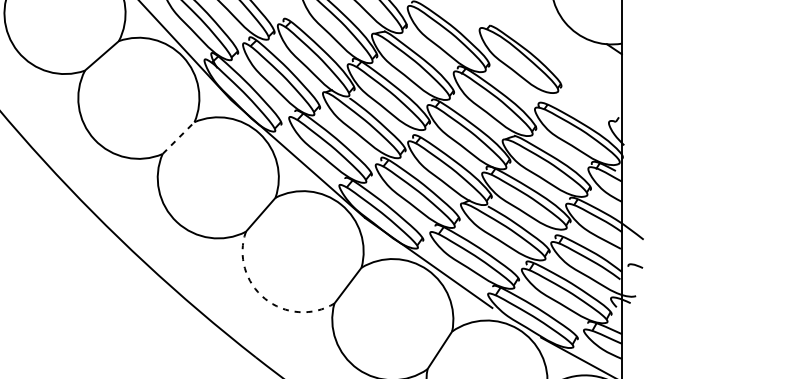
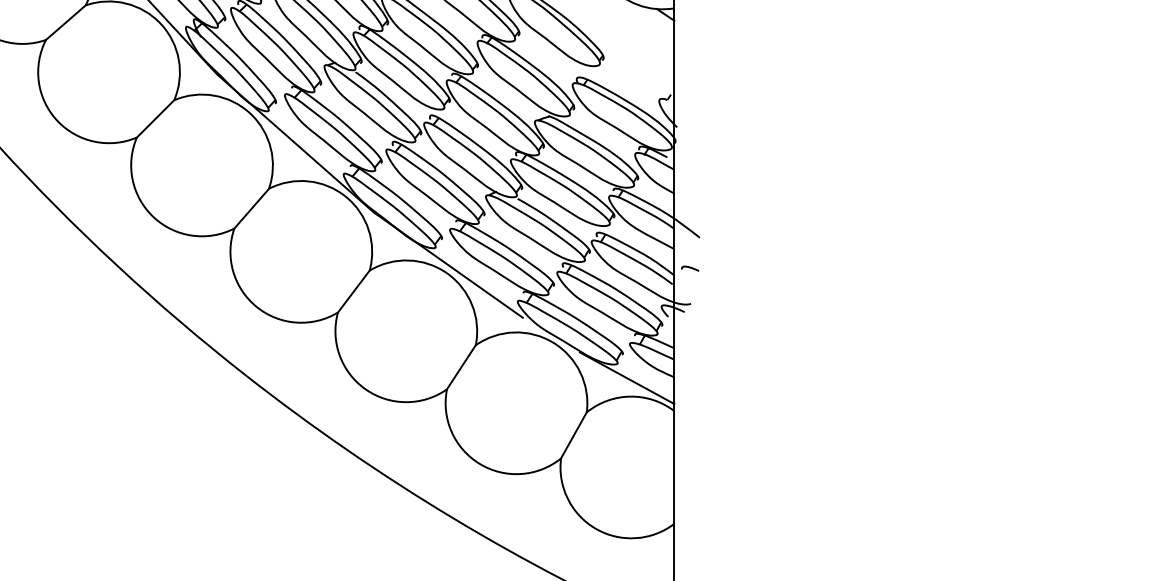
line: (178, 137) -> (155, 118), dashed -> solid
arc: (264, 298) -> (256, 306), dashed -> solid

